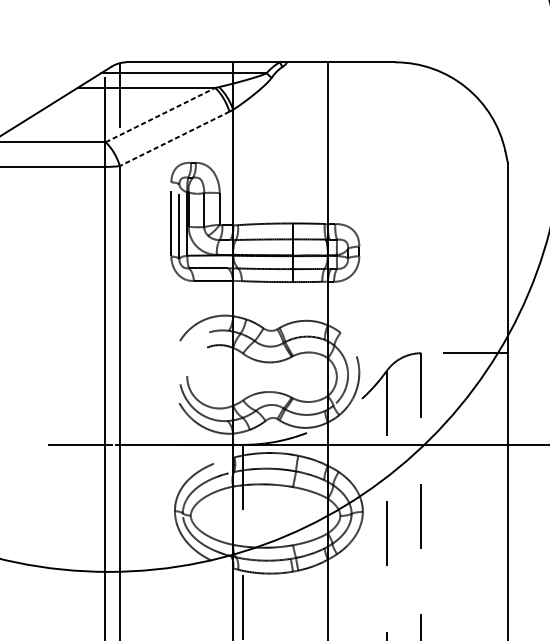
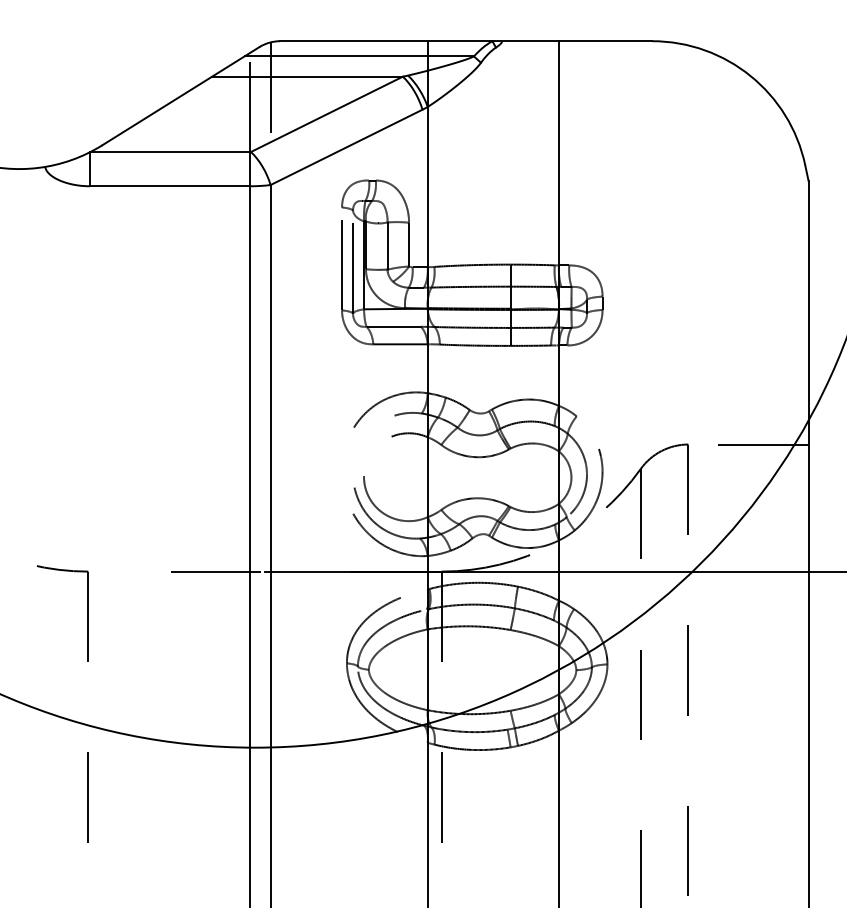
line: (160, 115) -> (326, 114), dashed -> solid
line: (174, 138) -> (346, 147), dashed -> solid

